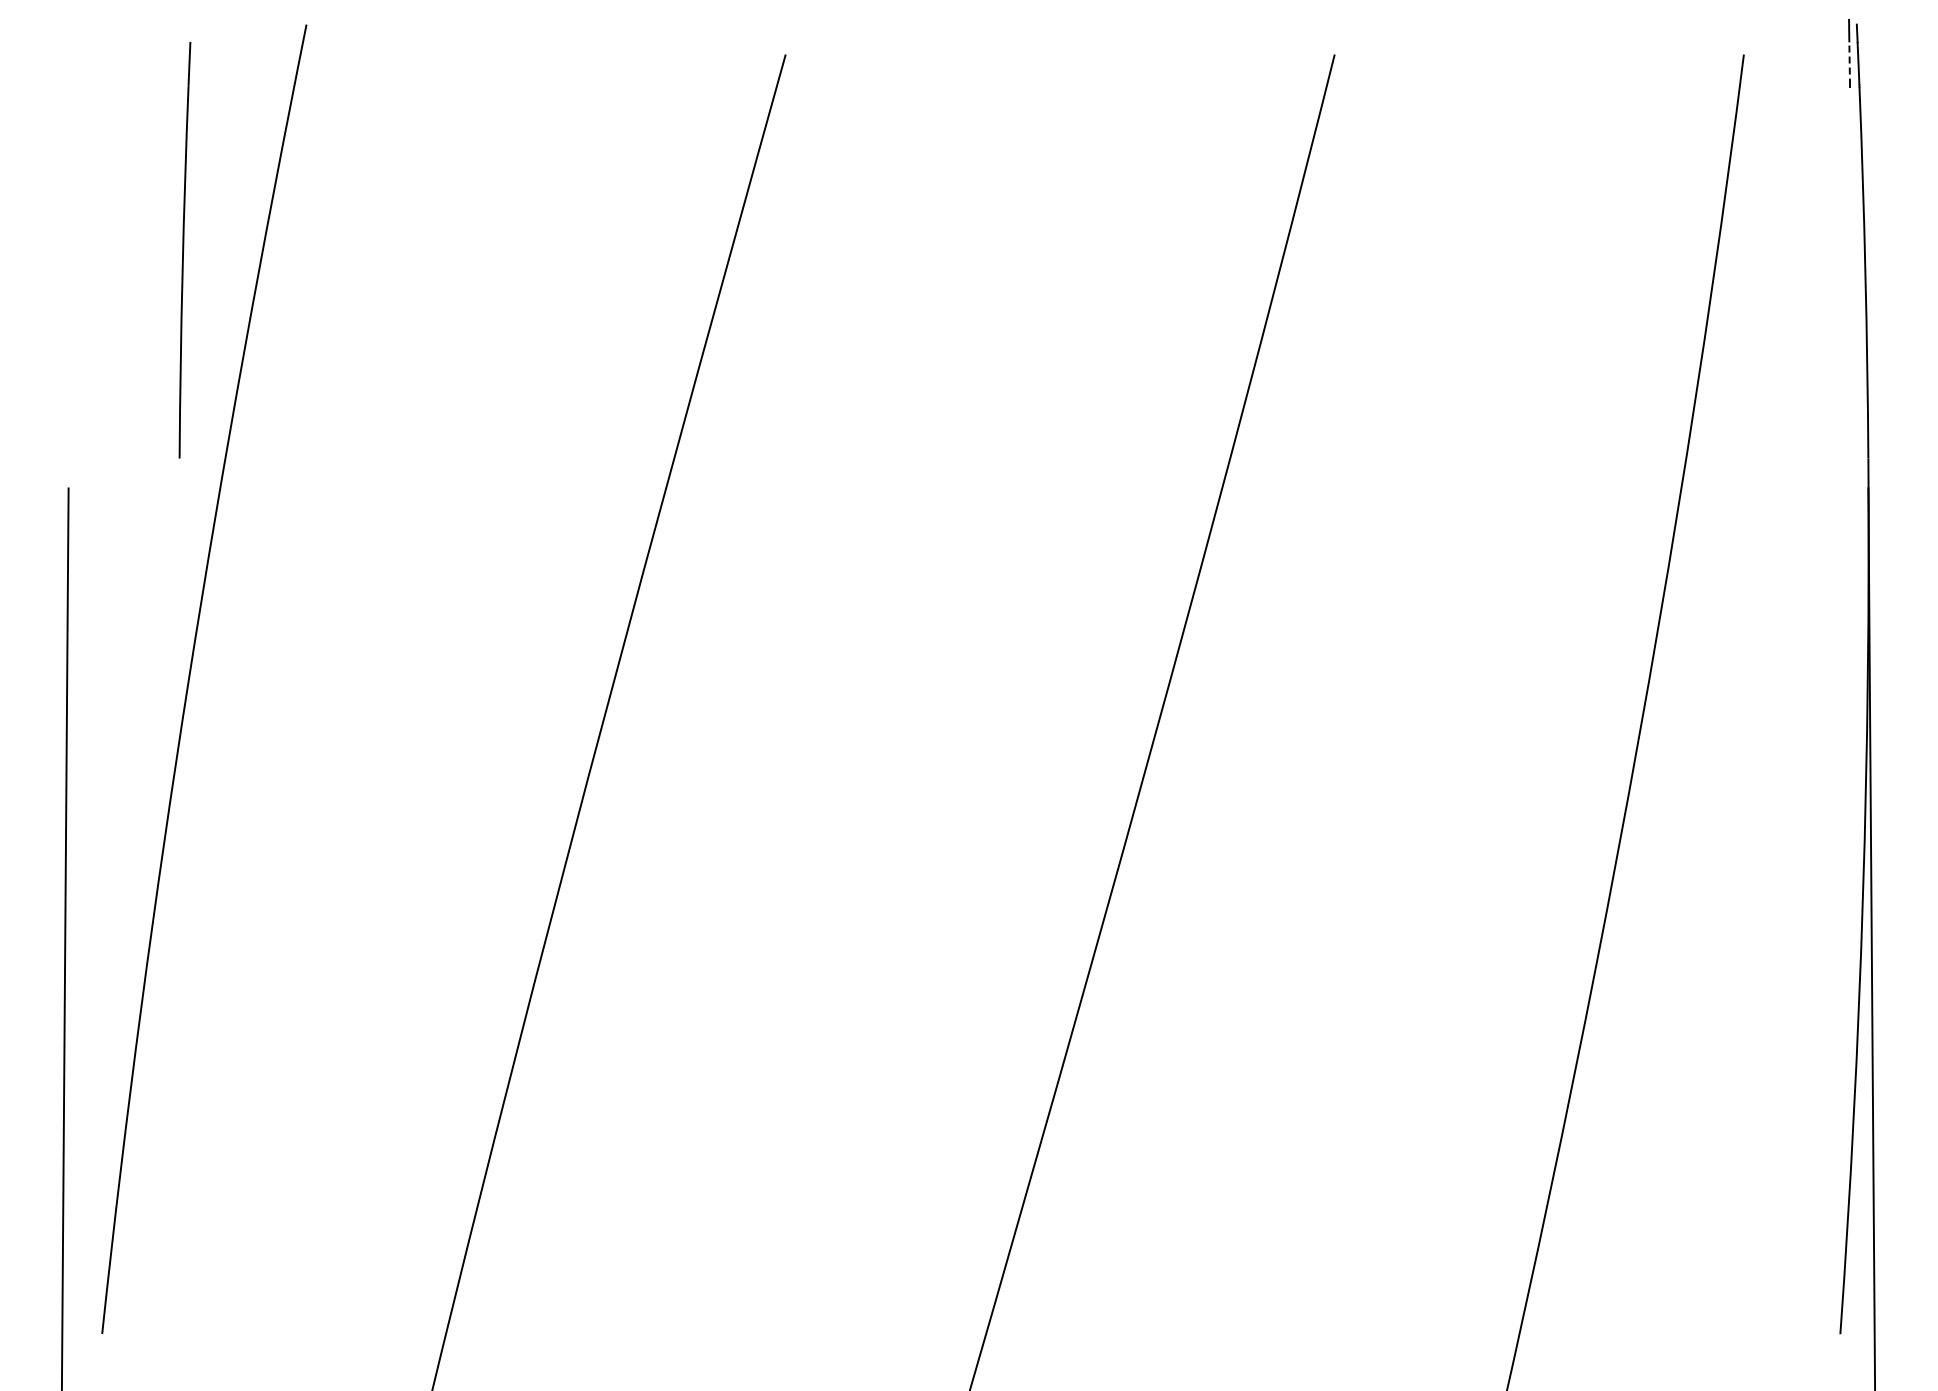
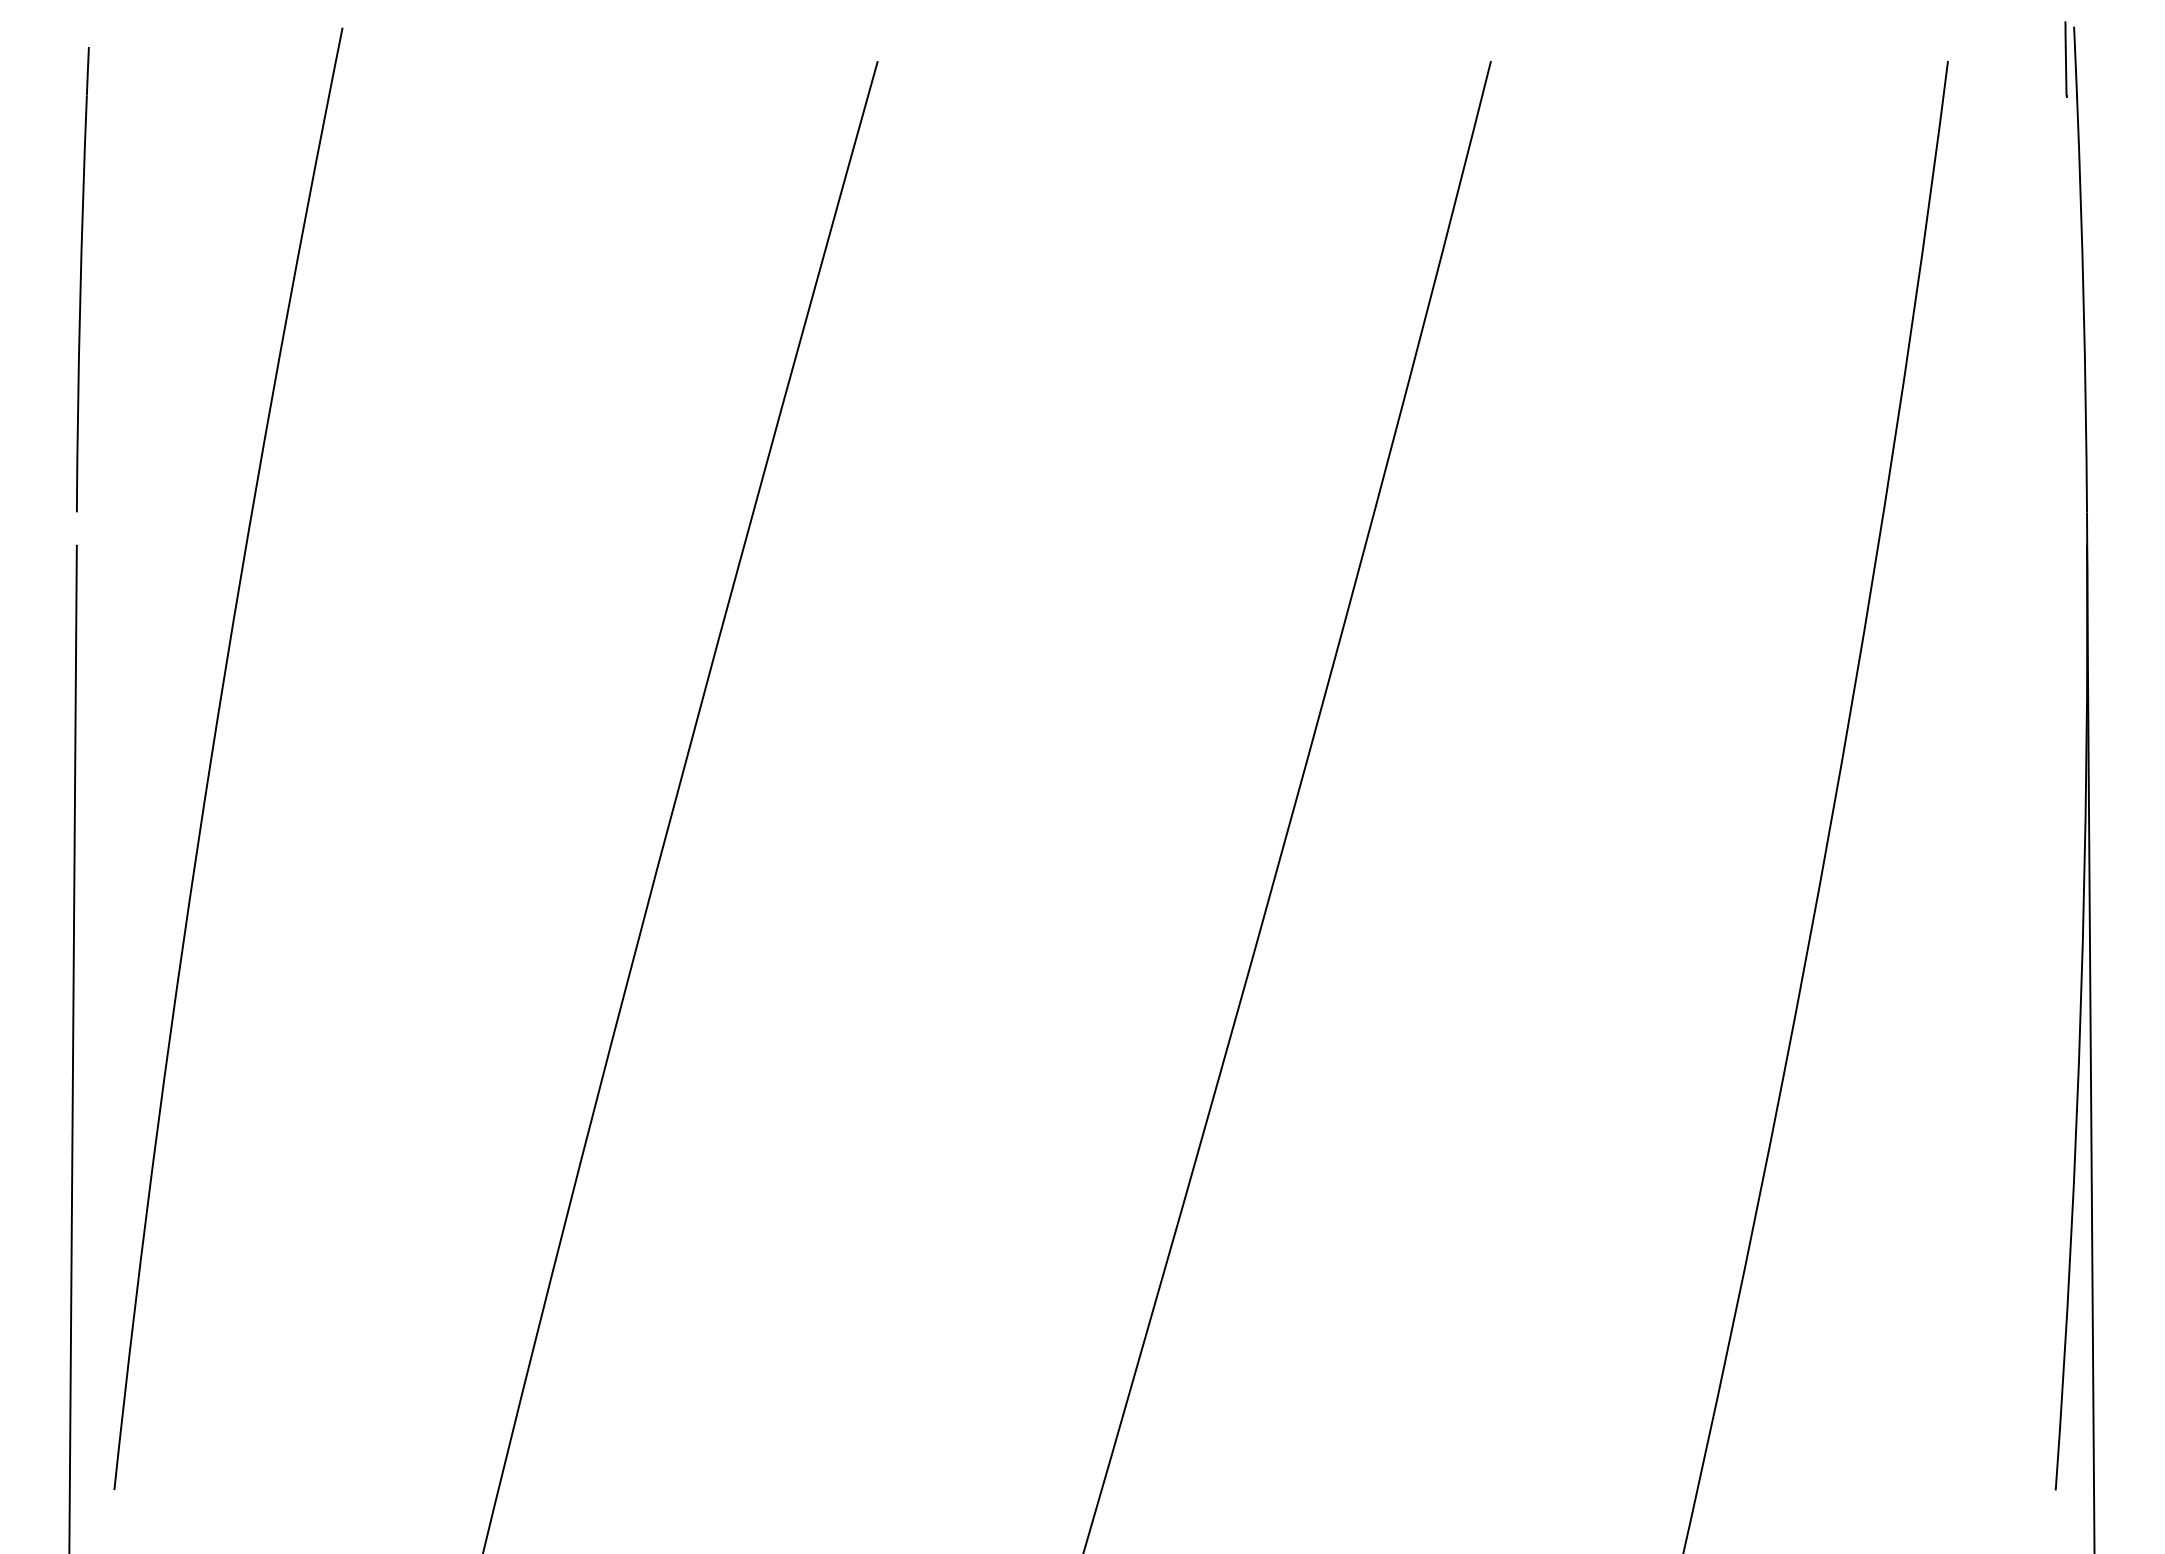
line: (1849, 63) -> (2065, 71), dashed -> solid
part: (184, 250) -> (82, 279), moved

